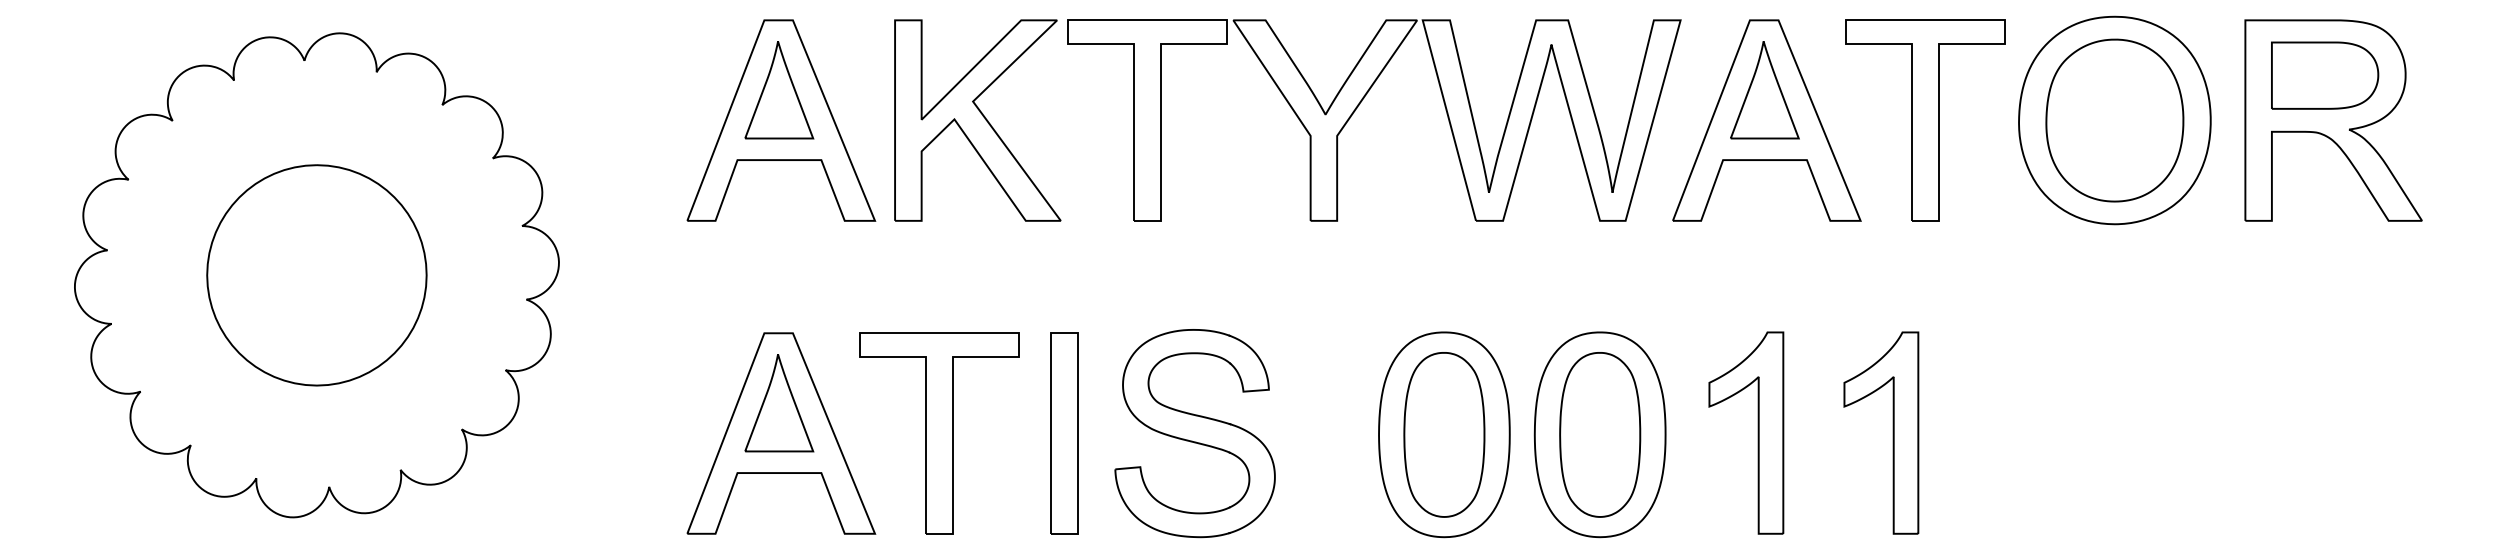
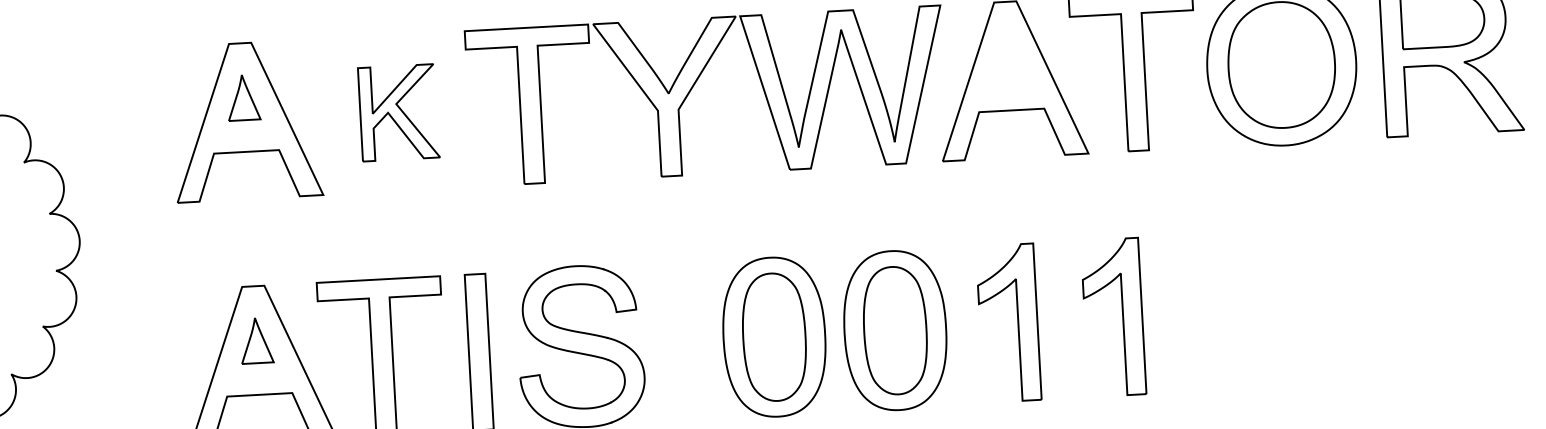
part: (779, 90) -> (243, 97), size x0.6
part: (1764, 90) -> (1008, 56), removed
part: (977, 120) -> (398, 112), size x0.6
part: (779, 403) -> (256, 340), size x0.6

